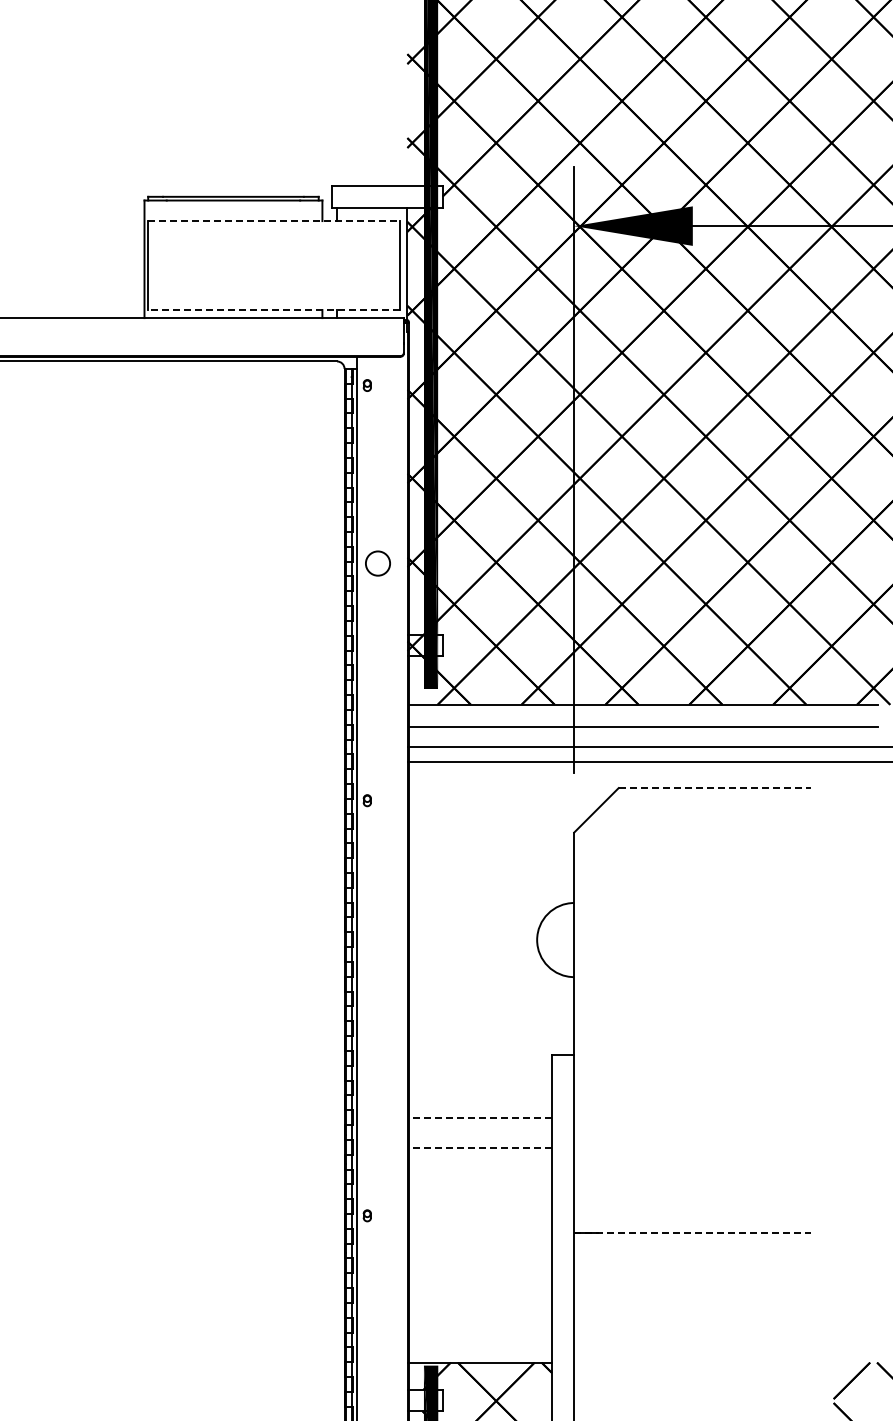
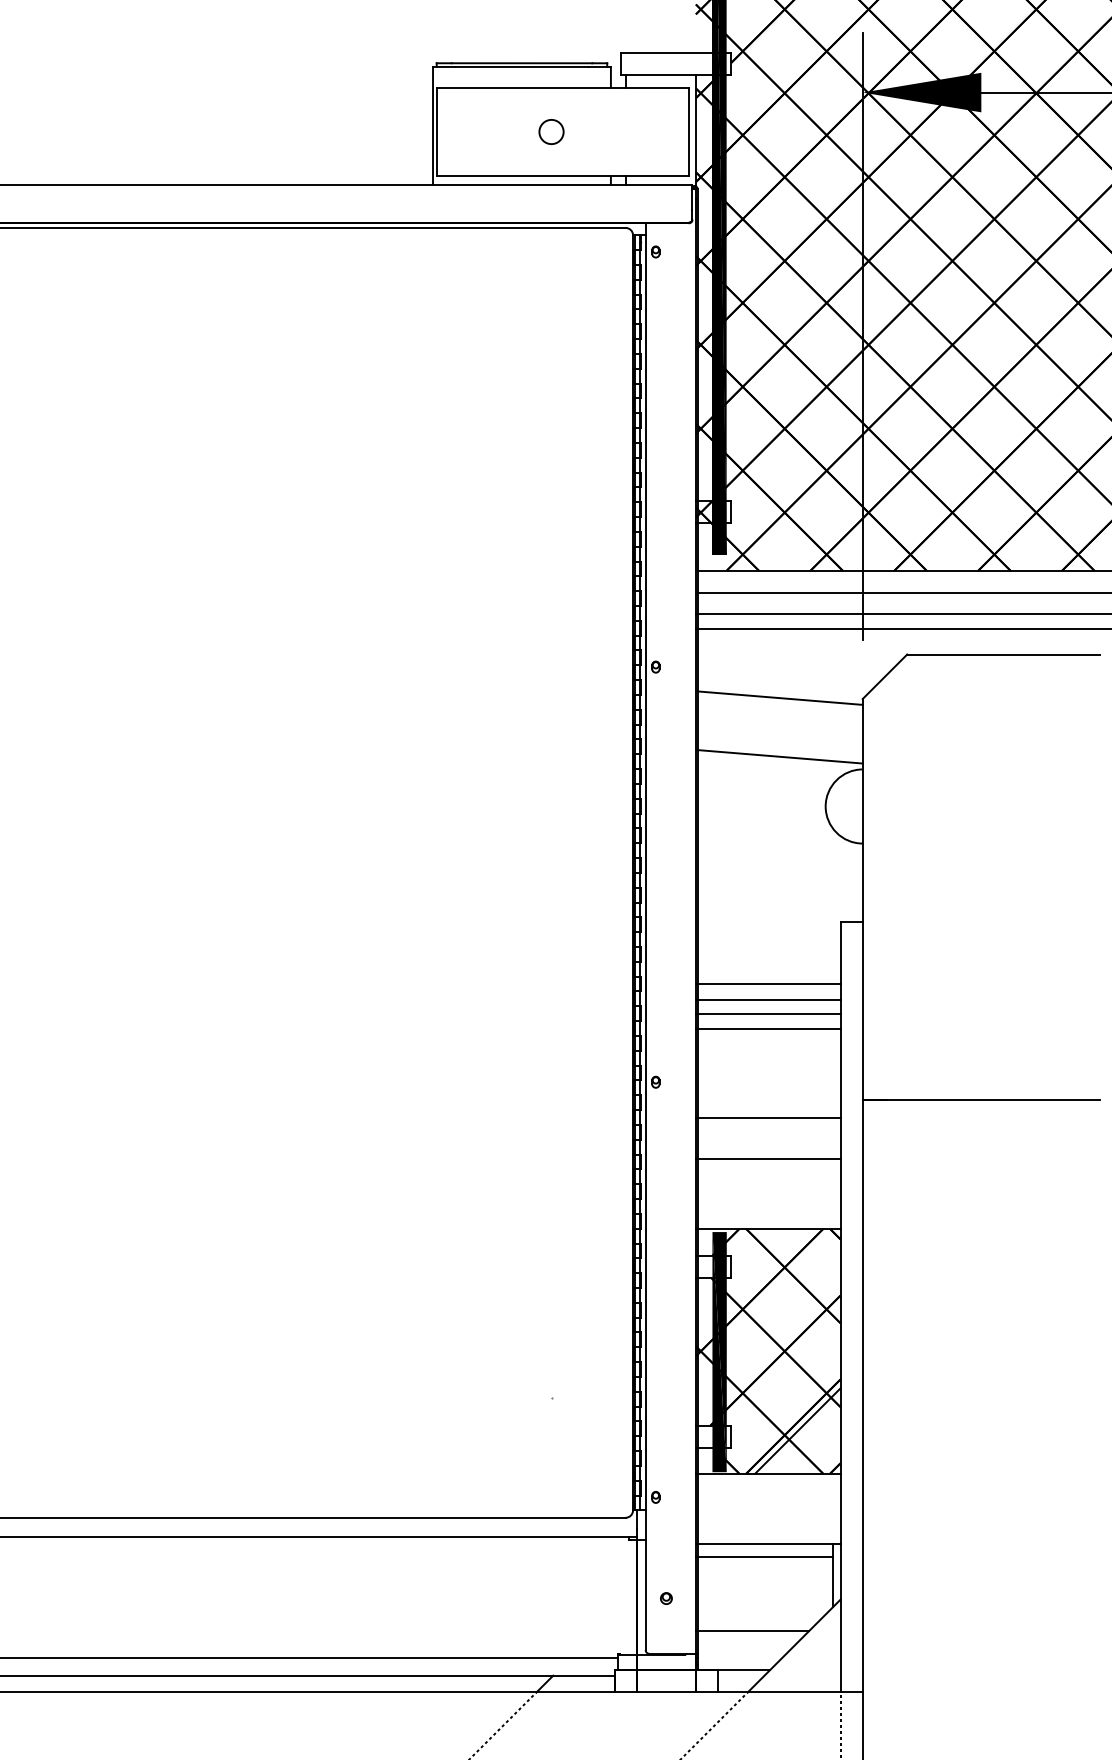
line: (274, 221) -> (563, 87), dashed -> solid
line: (273, 310) -> (562, 176), dashed -> solid
circle: (377, 563) -> (551, 131), moved
line: (715, 788) -> (1004, 654), dashed -> solid
line: (490, 831) -> (779, 697), added
line: (490, 890) -> (779, 756), added
line: (478, 1118) -> (767, 984), dashed -> solid
line: (479, 1133) -> (768, 999), added
line: (478, 1148) -> (767, 1014), dashed -> solid
line: (479, 1162) -> (768, 1028), added
line: (692, 1233) -> (981, 1099), dashed -> solid
line: (479, 1251) -> (768, 1117), added
line: (479, 1292) -> (768, 1158), added

